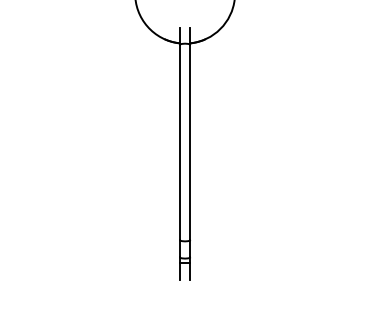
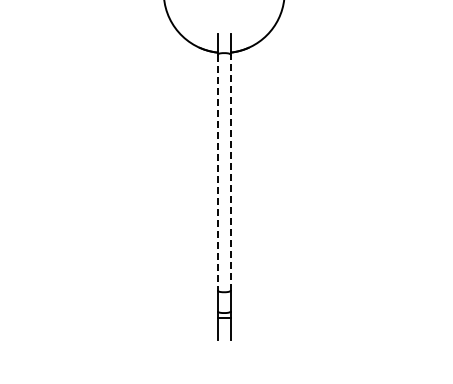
line: (190, 142) -> (230, 172), solid -> dashed
line: (179, 143) -> (217, 173), solid -> dashed

